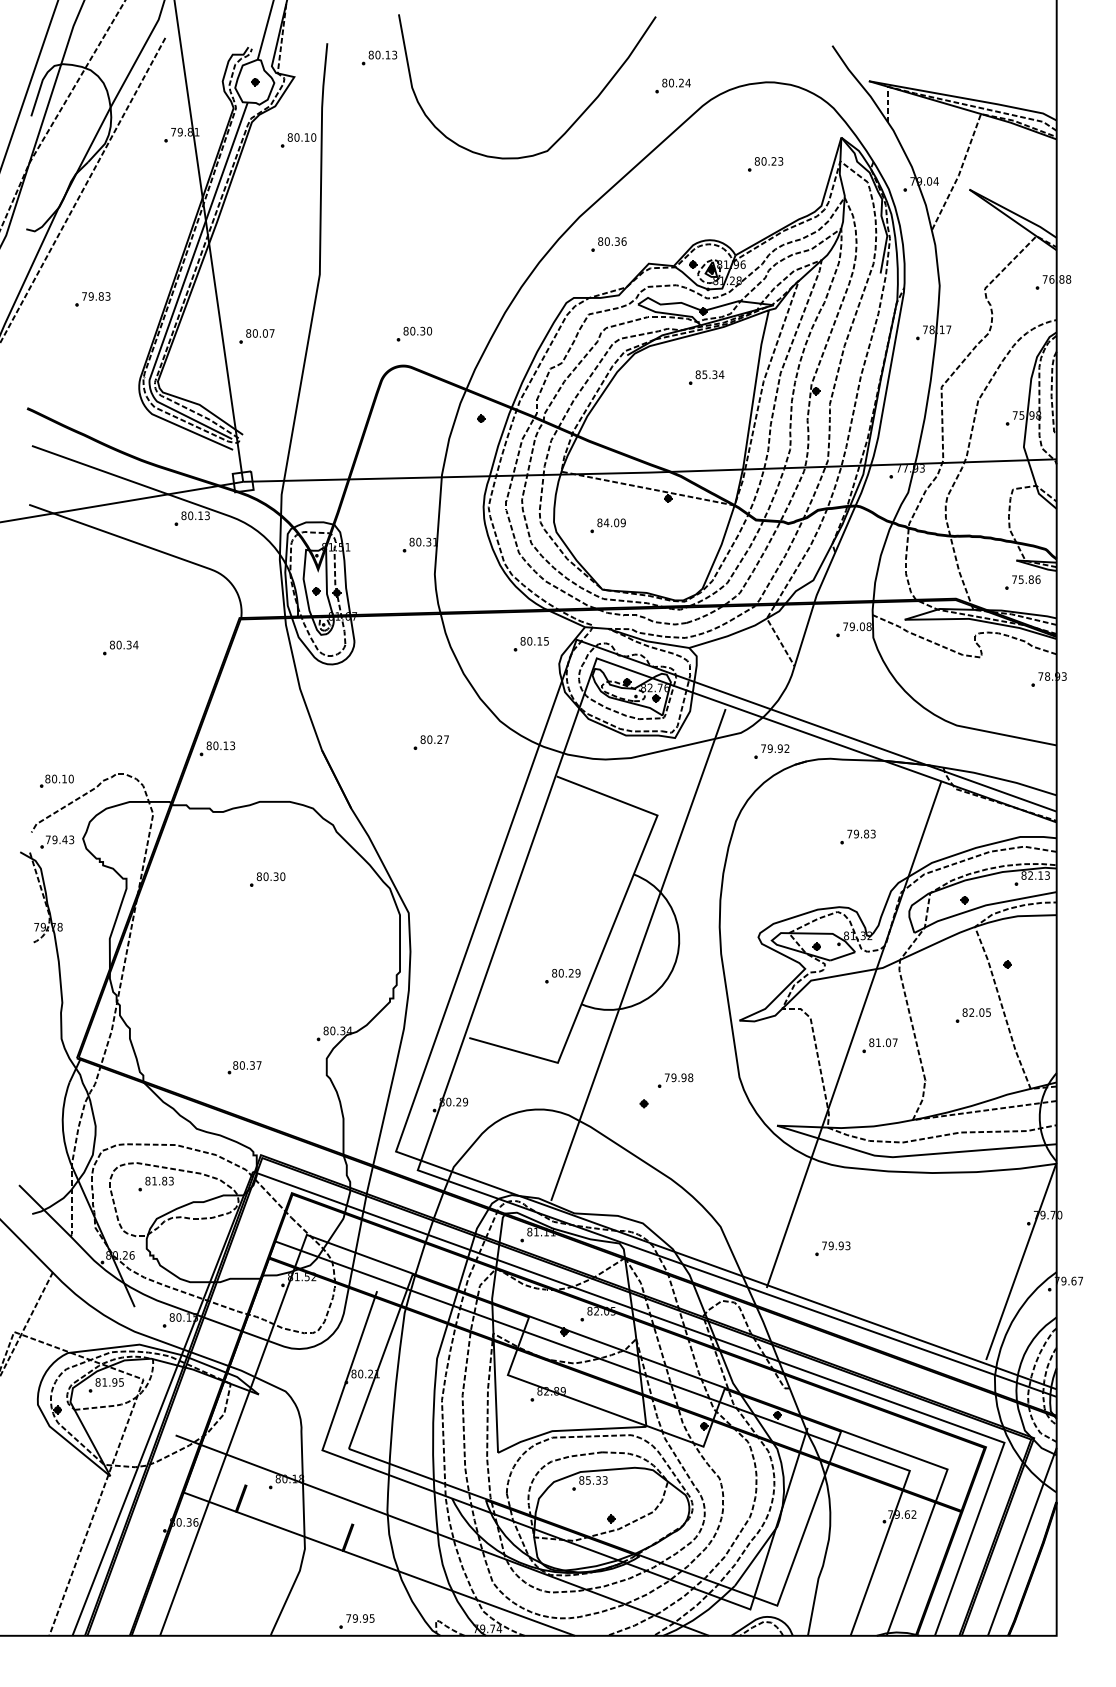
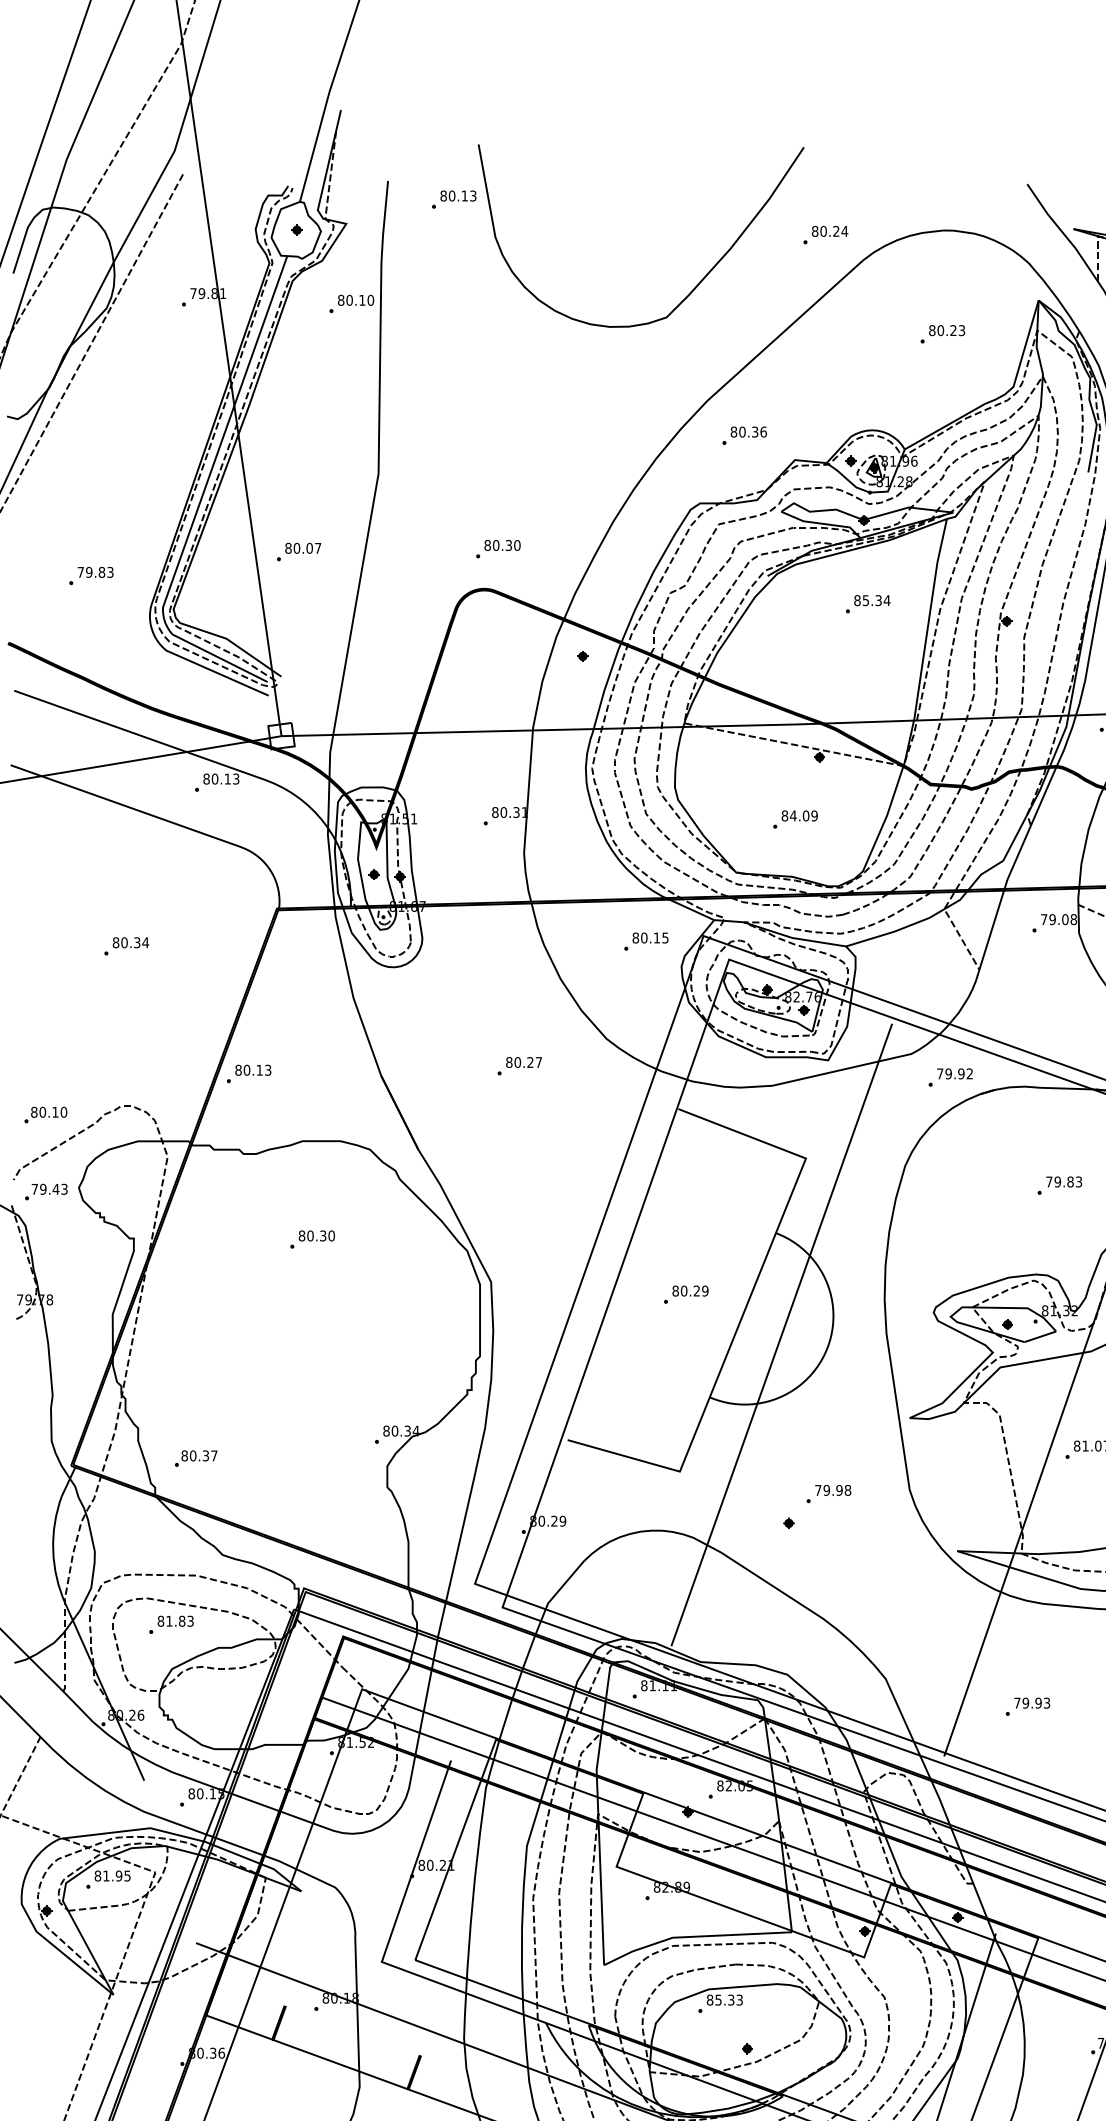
part: (92, 299) -> (90, 576), moved
part: (607, 525) -> (794, 819), moved
part: (562, 976) -> (685, 1295), moved
part: (244, 1067) -> (195, 1458), moved

